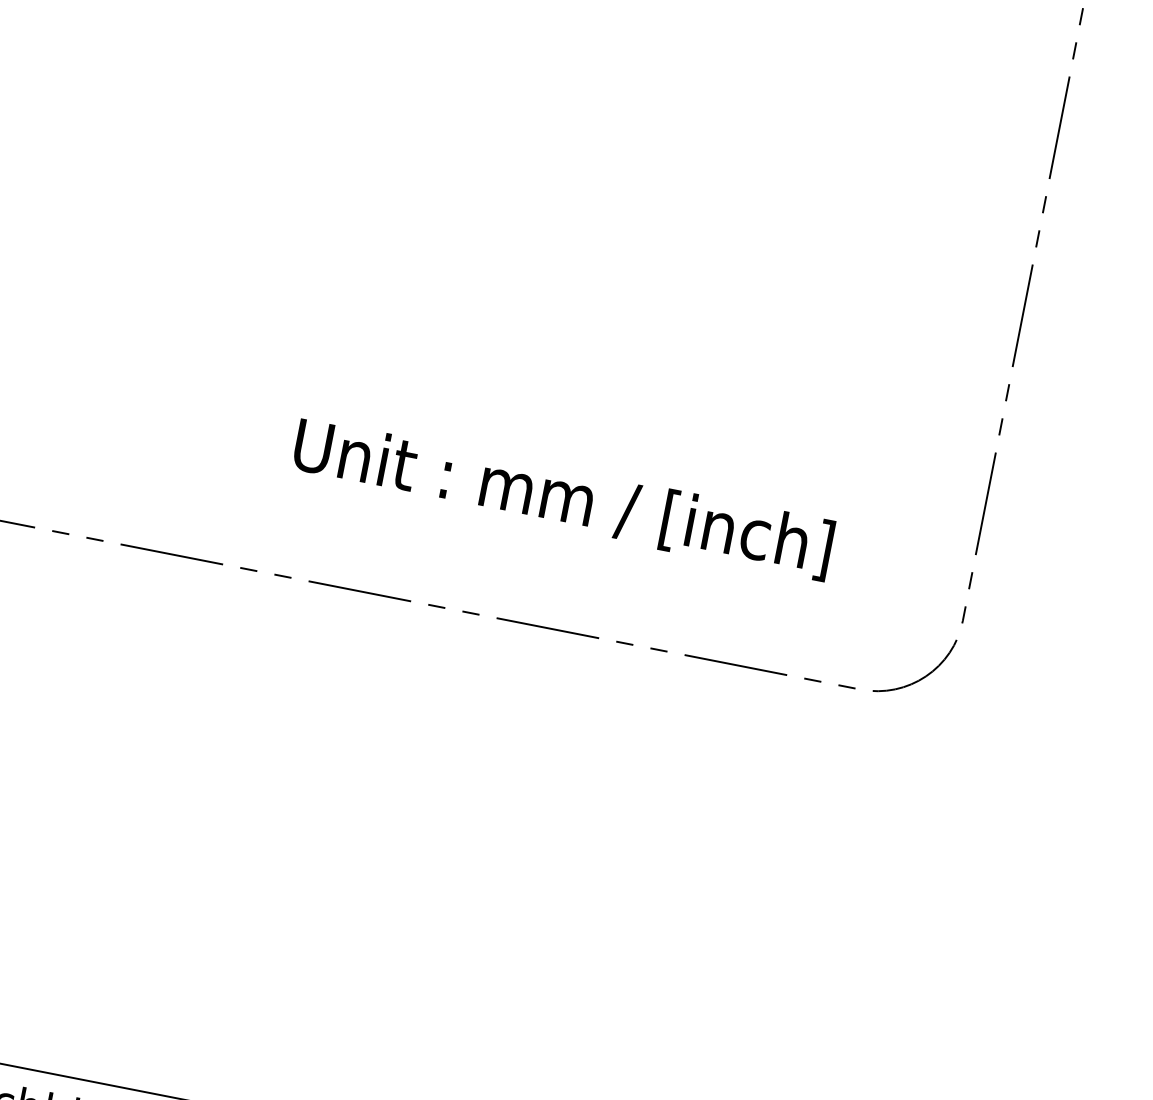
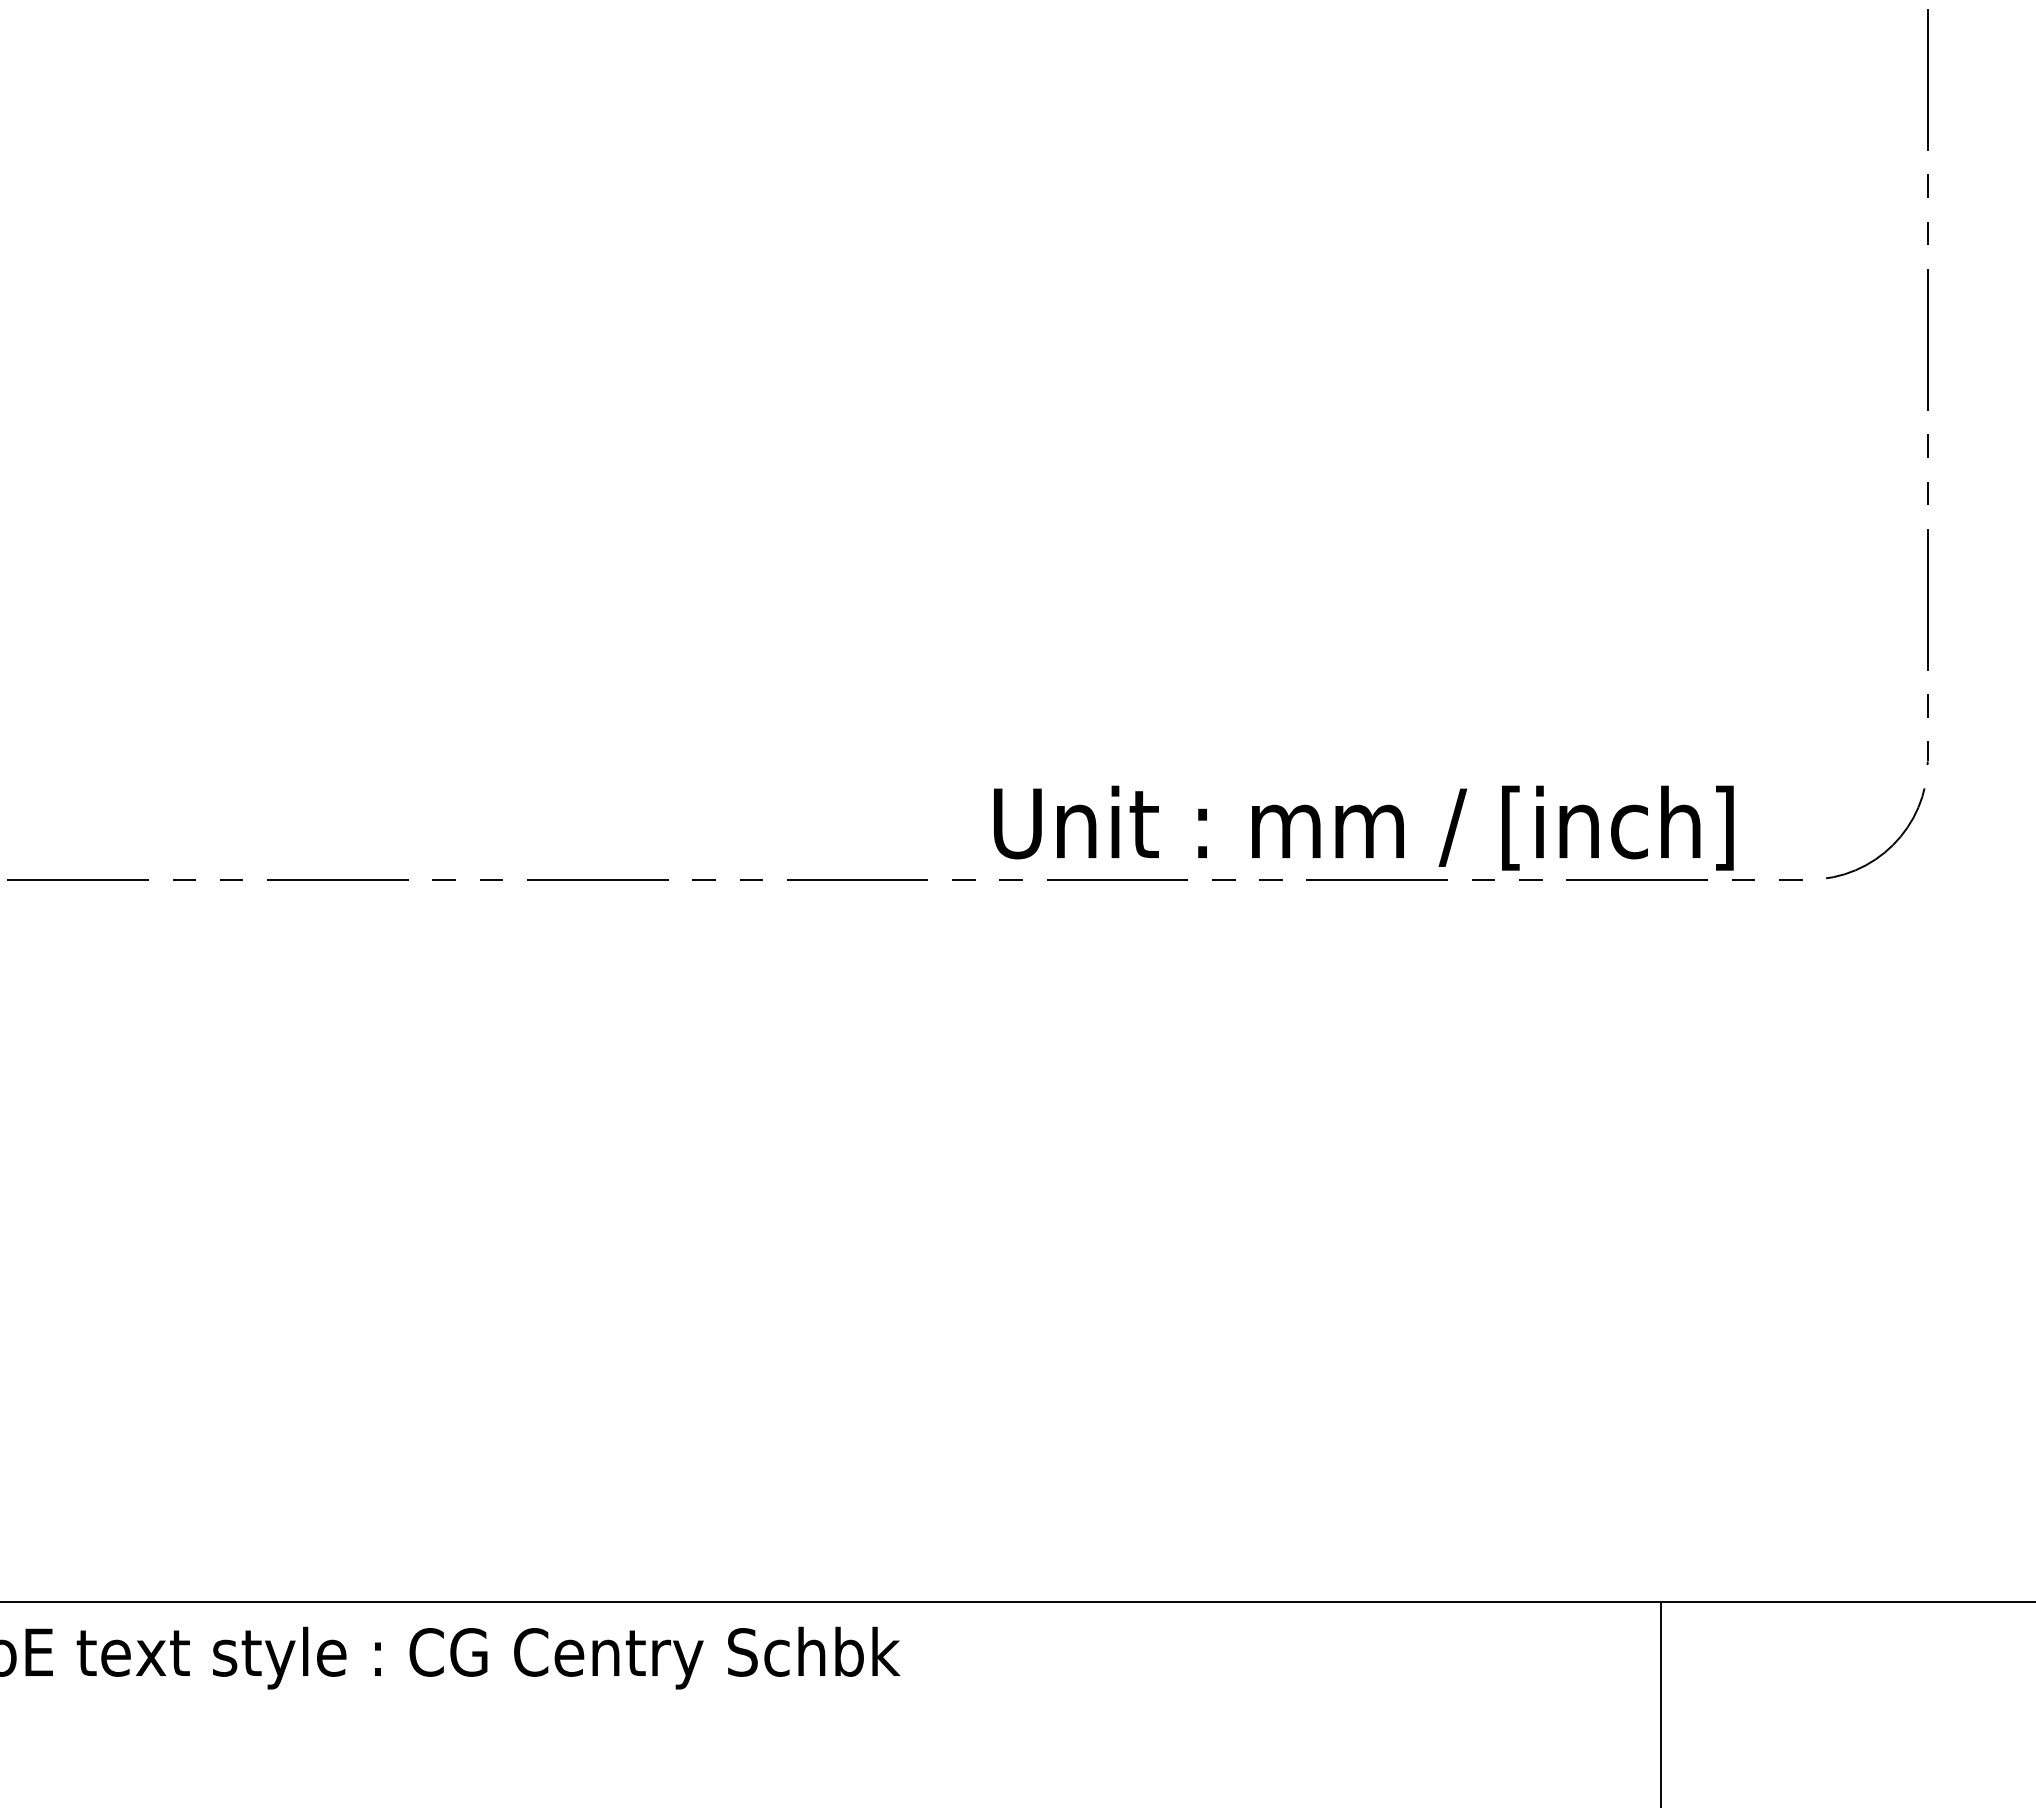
text: (562, 498) -> (1363, 827), moved

